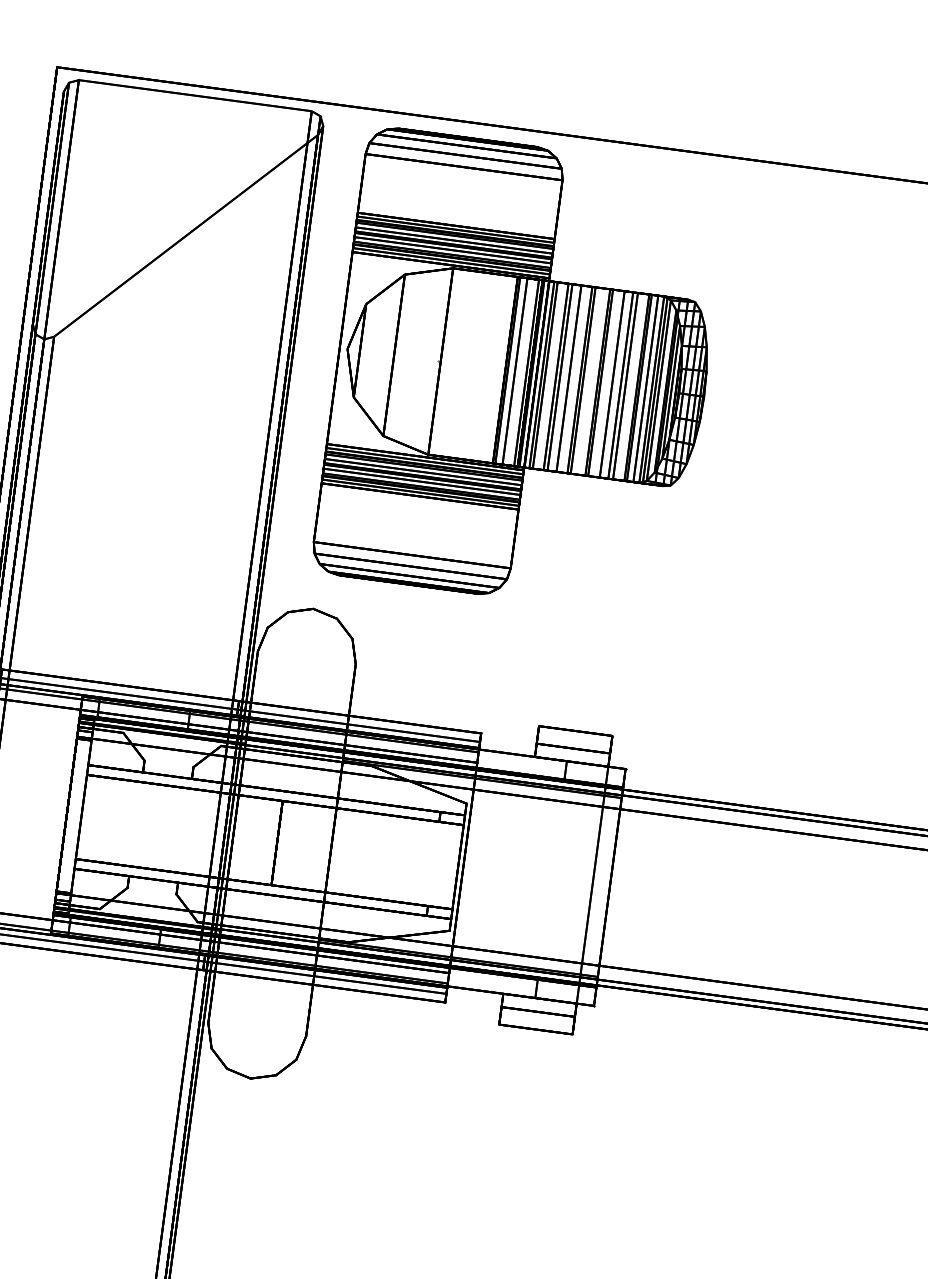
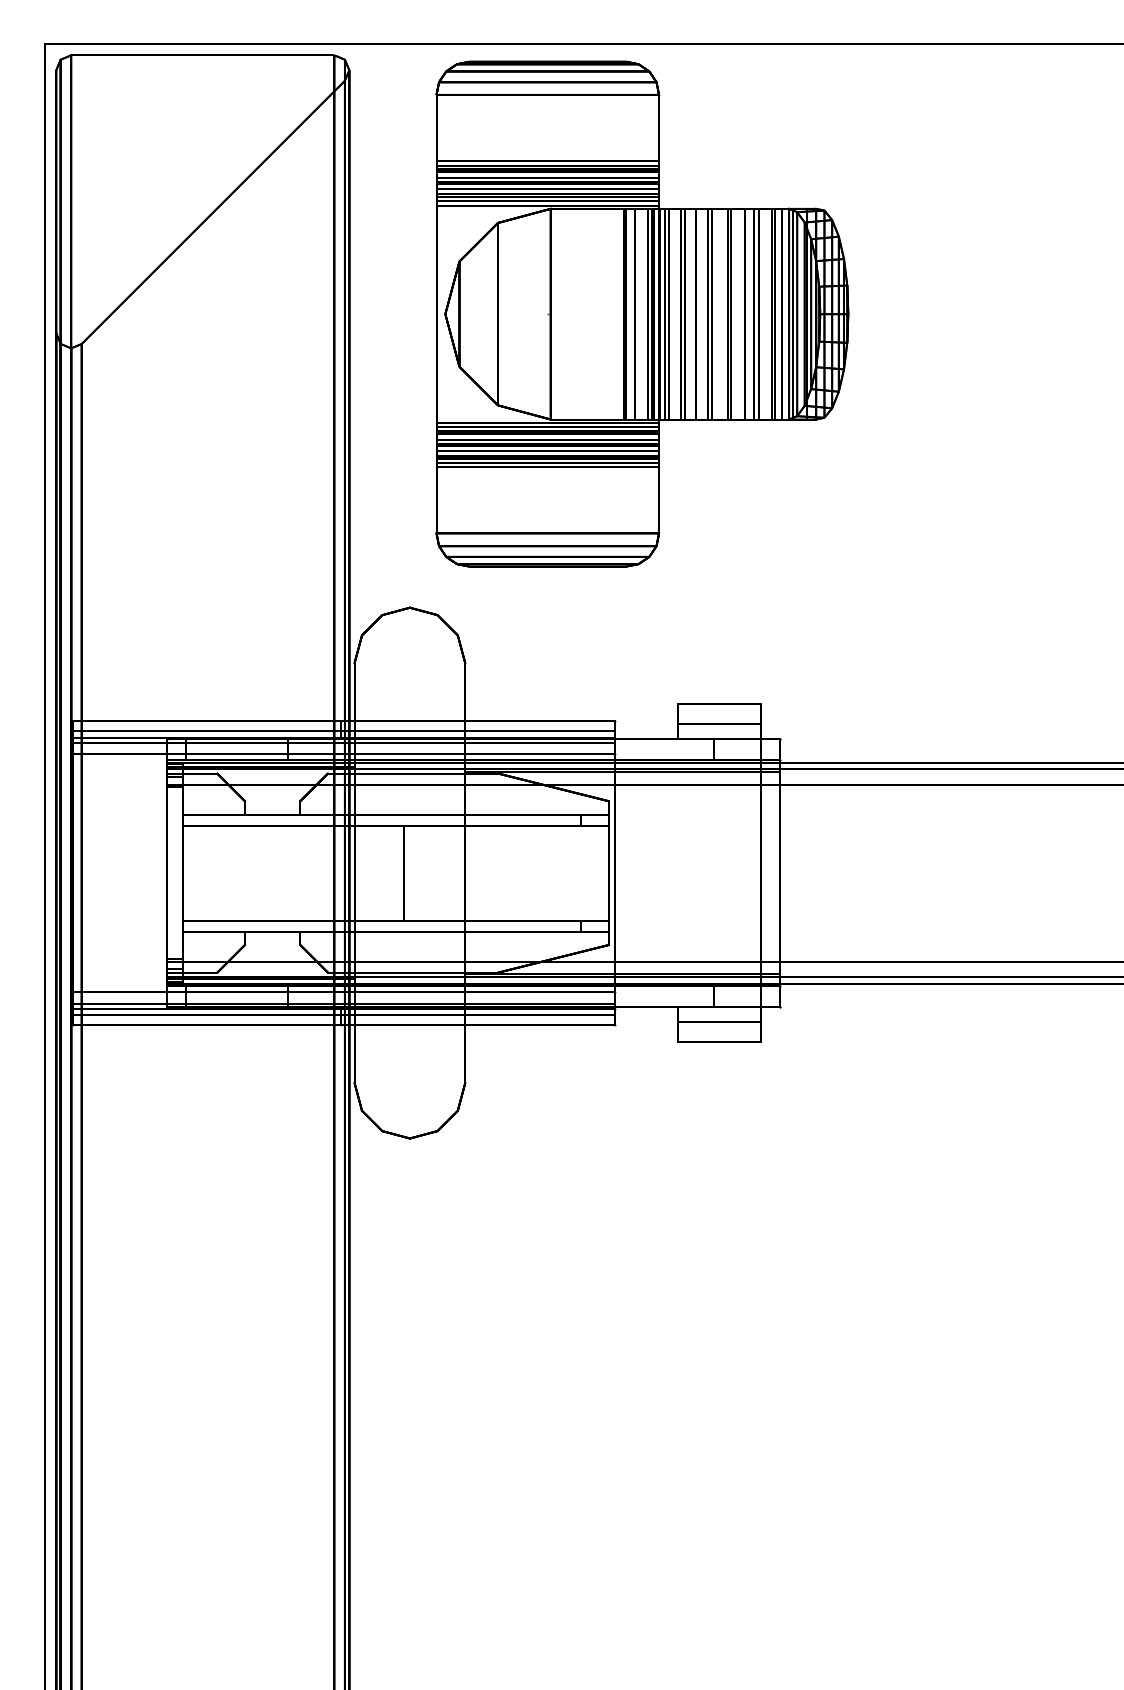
part: (522, 371) -> (642, 313), moved

